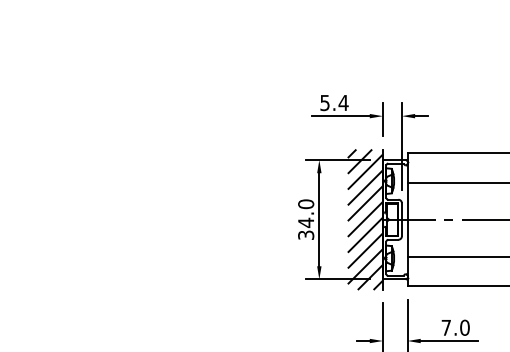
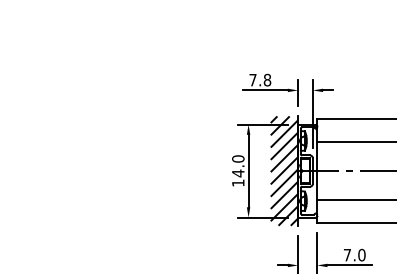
text: (334, 102) -> (260, 79), 5.4 -> 7.8
text: (306, 234) -> (238, 182), 34.0 -> 14.0

